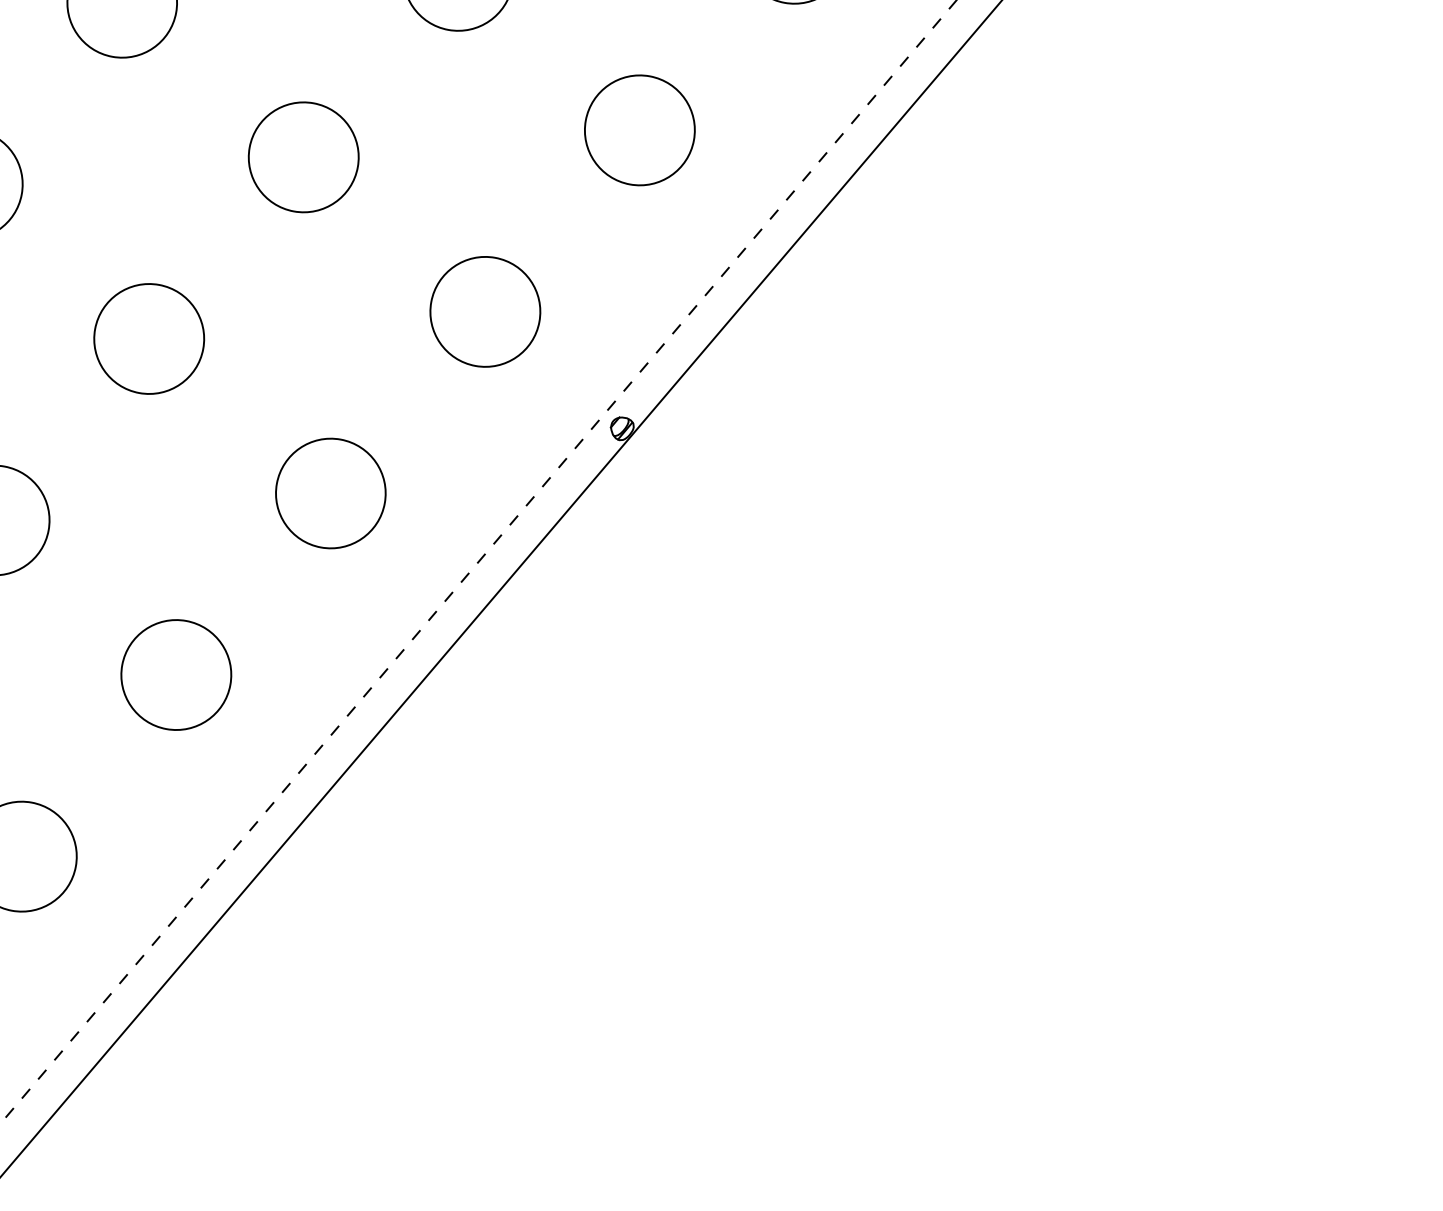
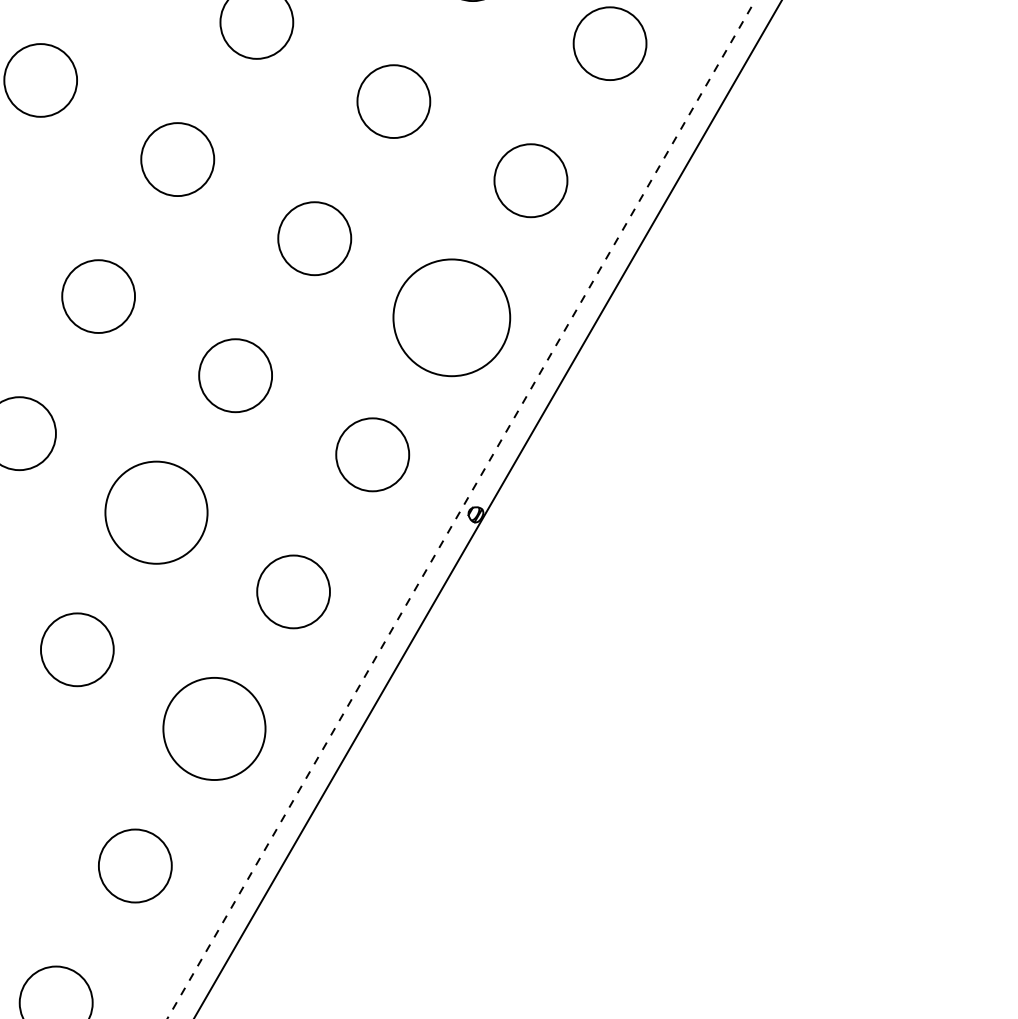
circle: (639, 129) -> (451, 317), size x1.6
circle: (149, 338) -> (156, 512), size x1.4
circle: (175, 674) -> (213, 728), size x1.4

